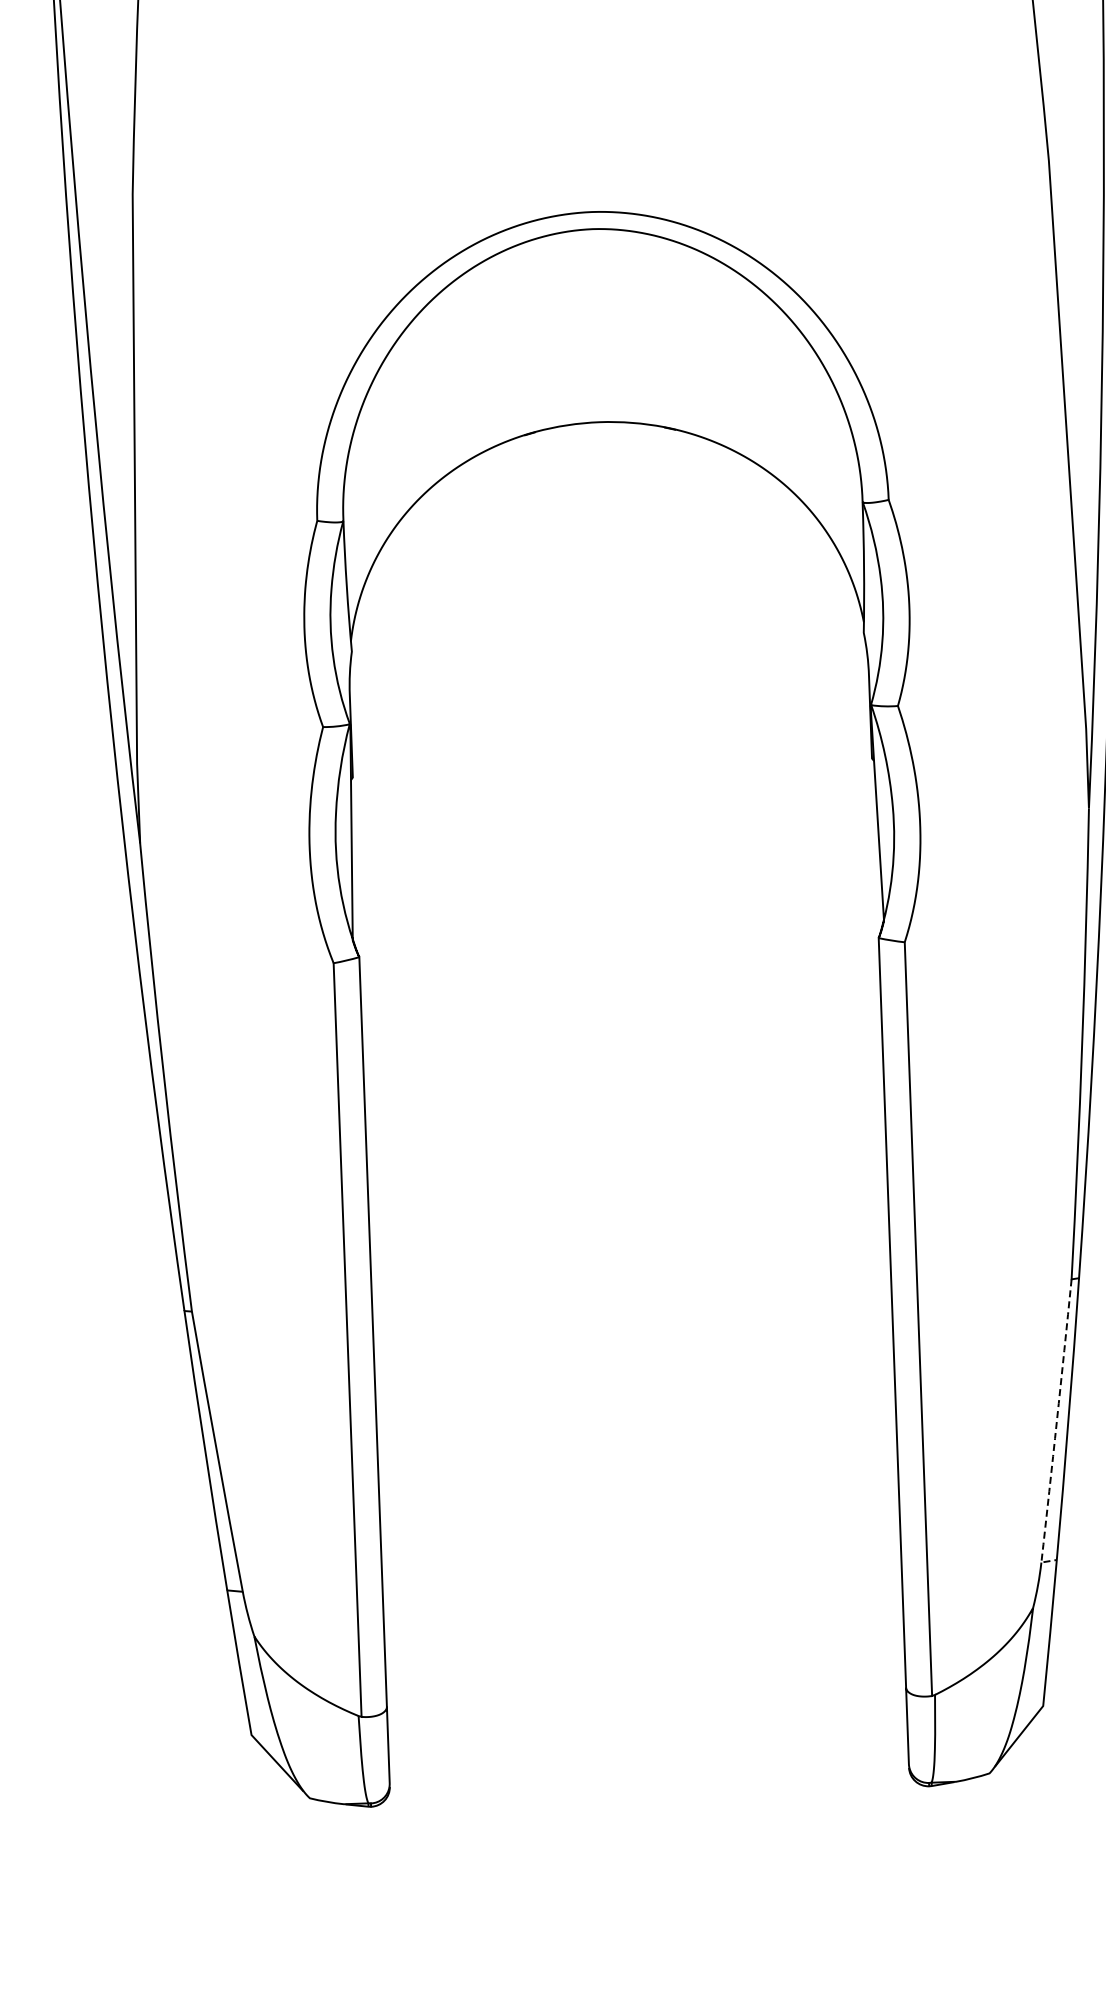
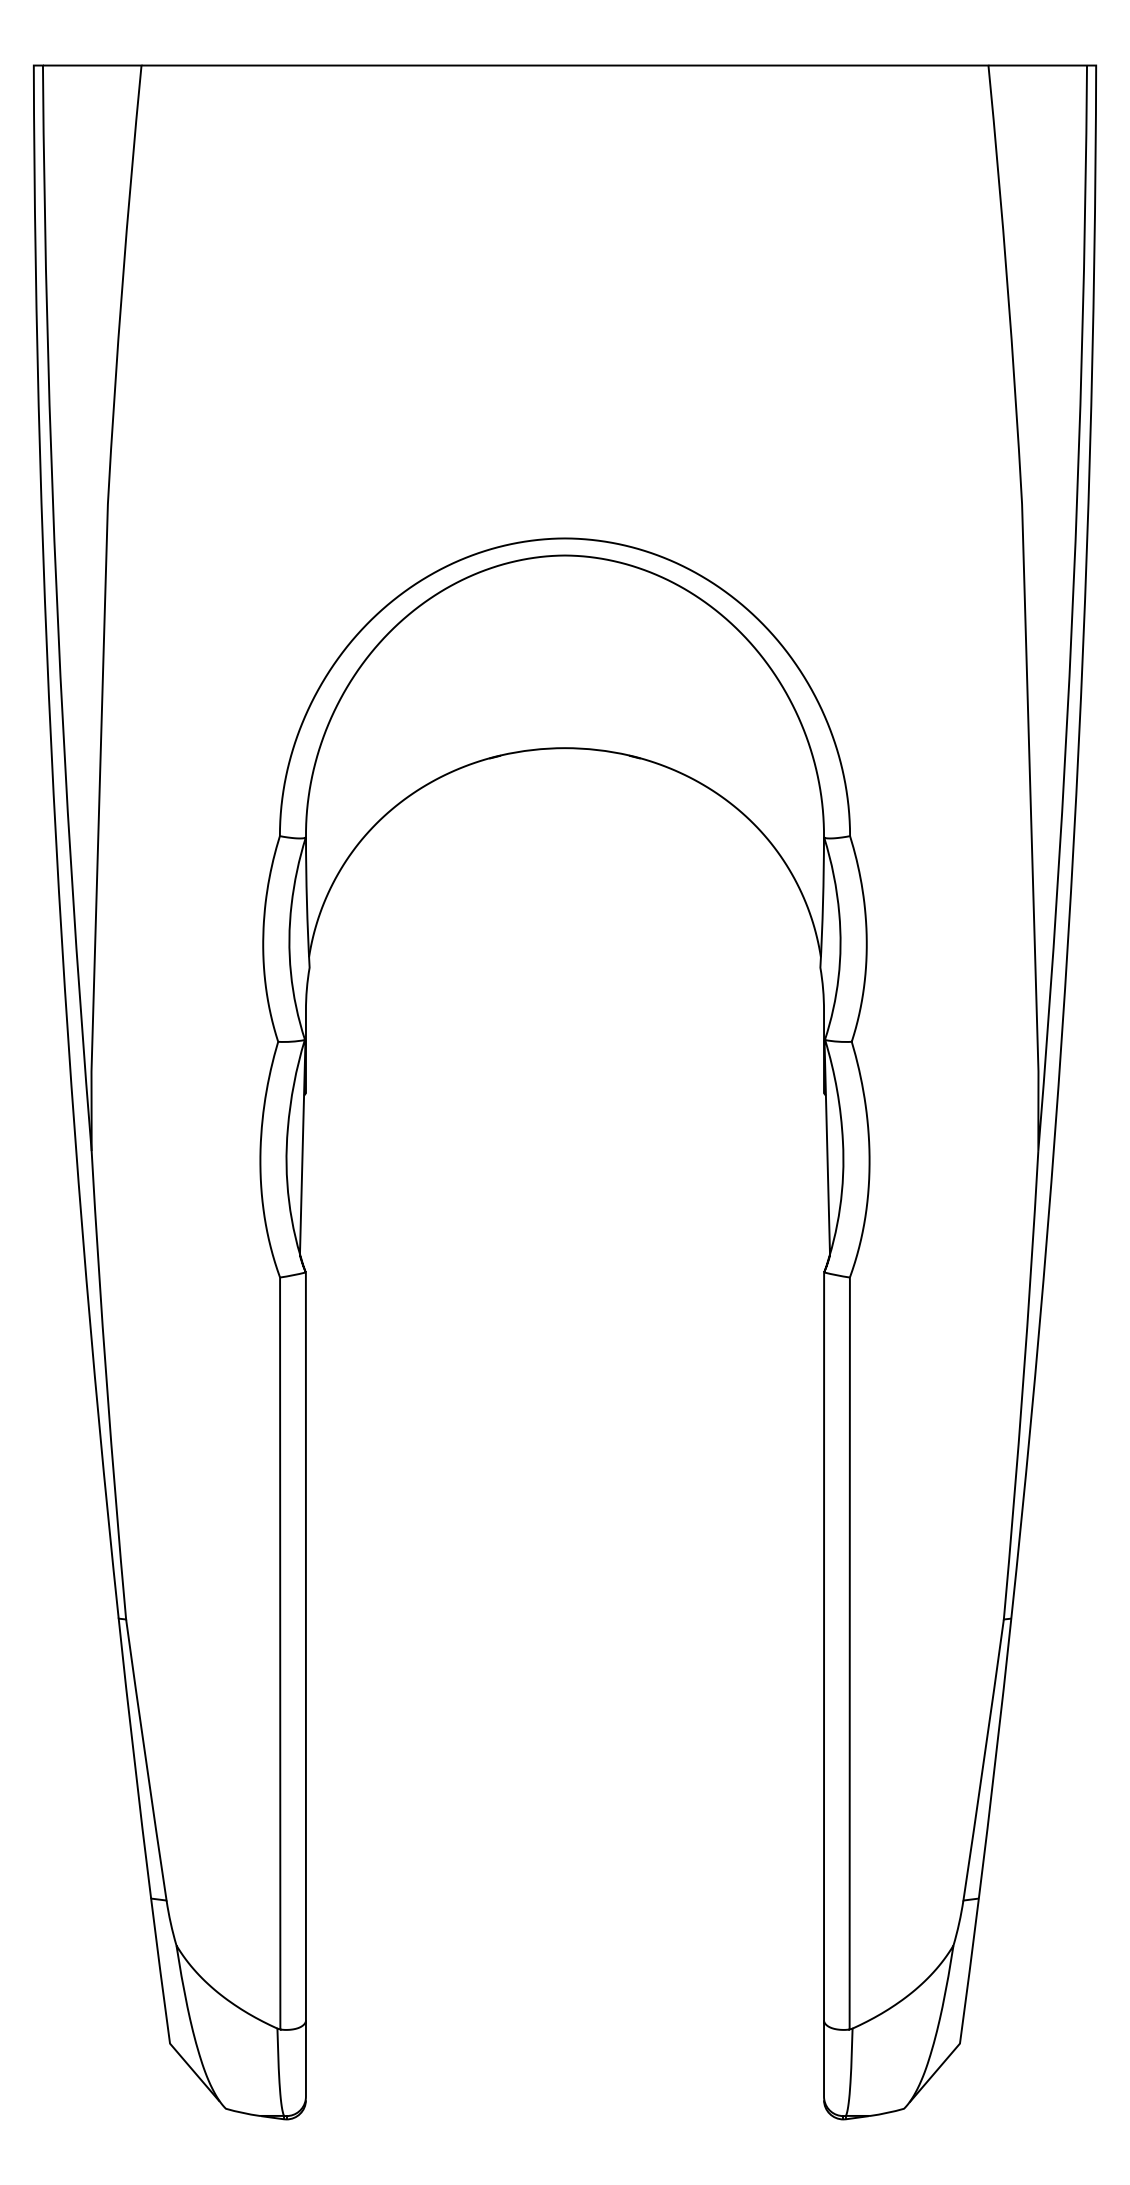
line: (1055, 1429) -> (982, 1768), dashed -> solid

